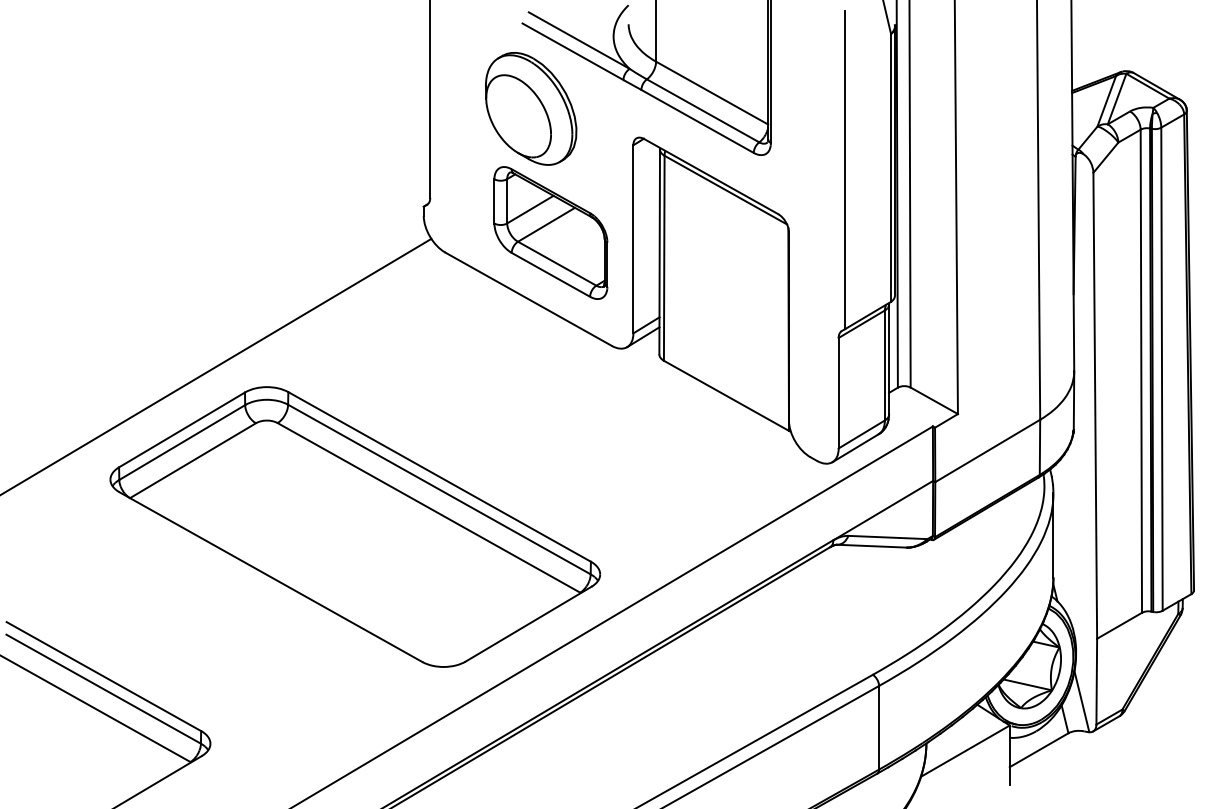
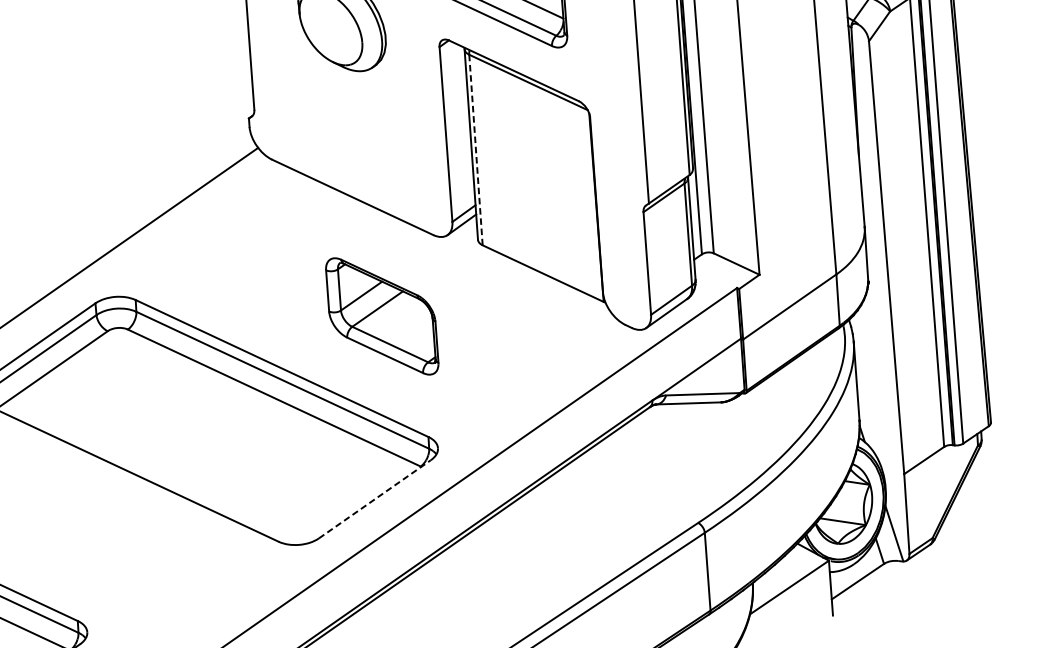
part: (550, 232) -> (381, 315), moved
line: (664, 257) -> (476, 149), solid -> dashed
line: (529, 623) -> (375, 498), solid -> dashed

